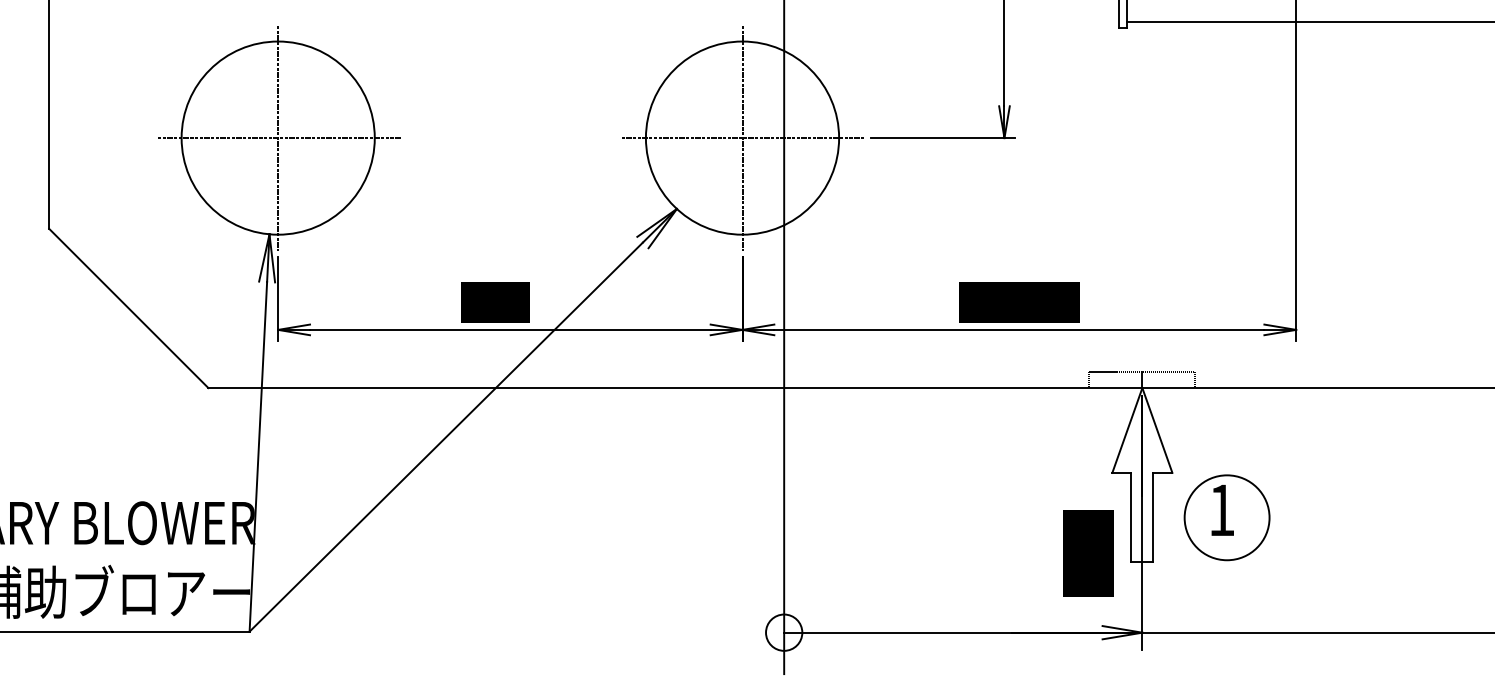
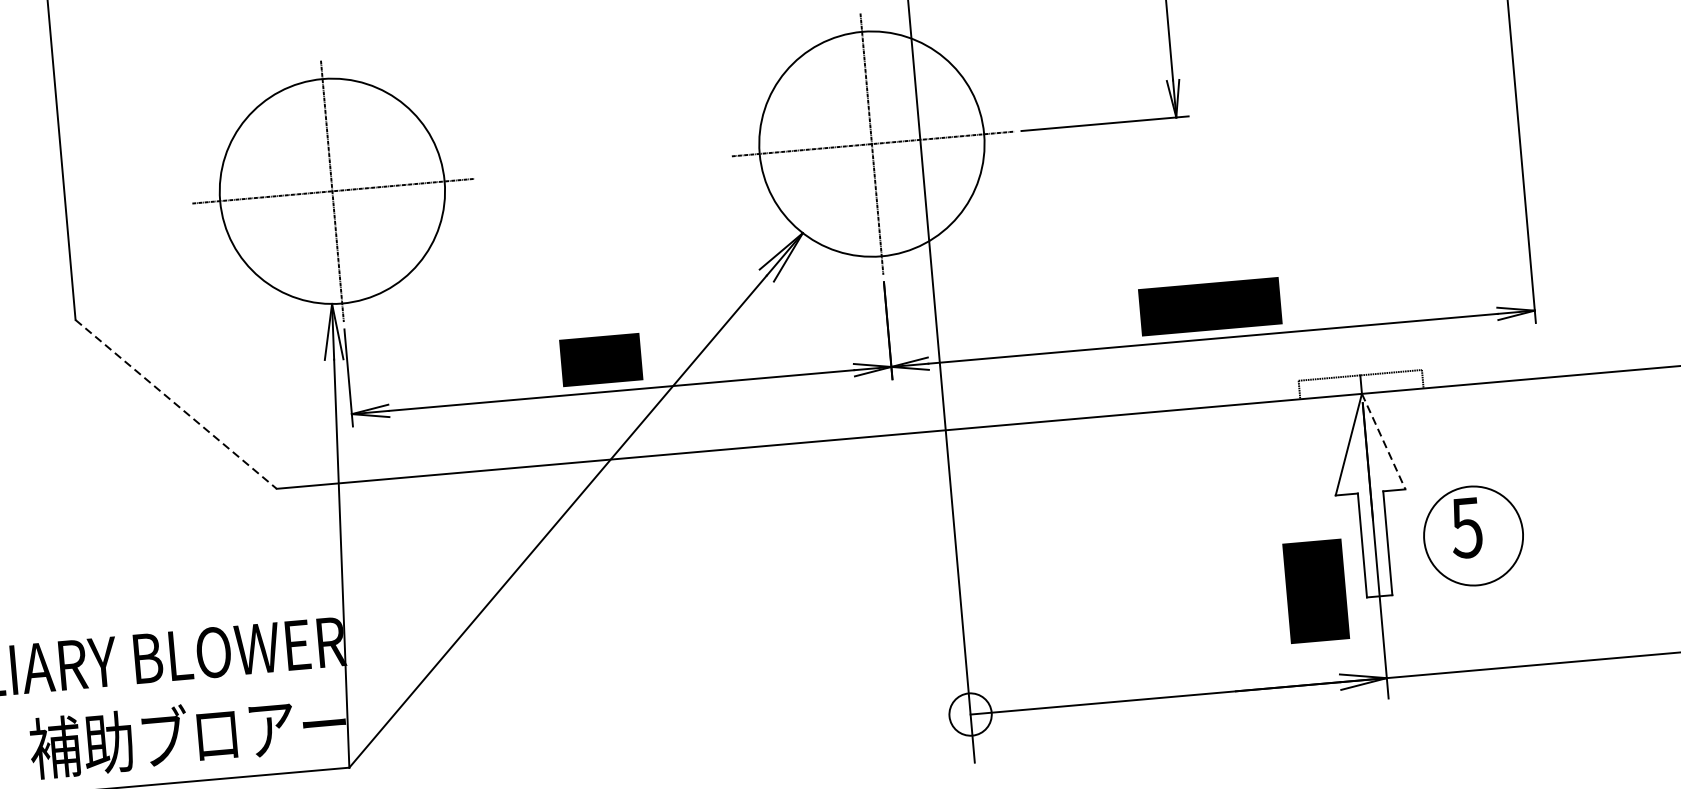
line: (128, 308) -> (175, 404), solid -> dashed
line: (1157, 430) -> (1383, 441), solid -> dashed
text: (1221, 510) -> (1466, 528), 1 -> 5

